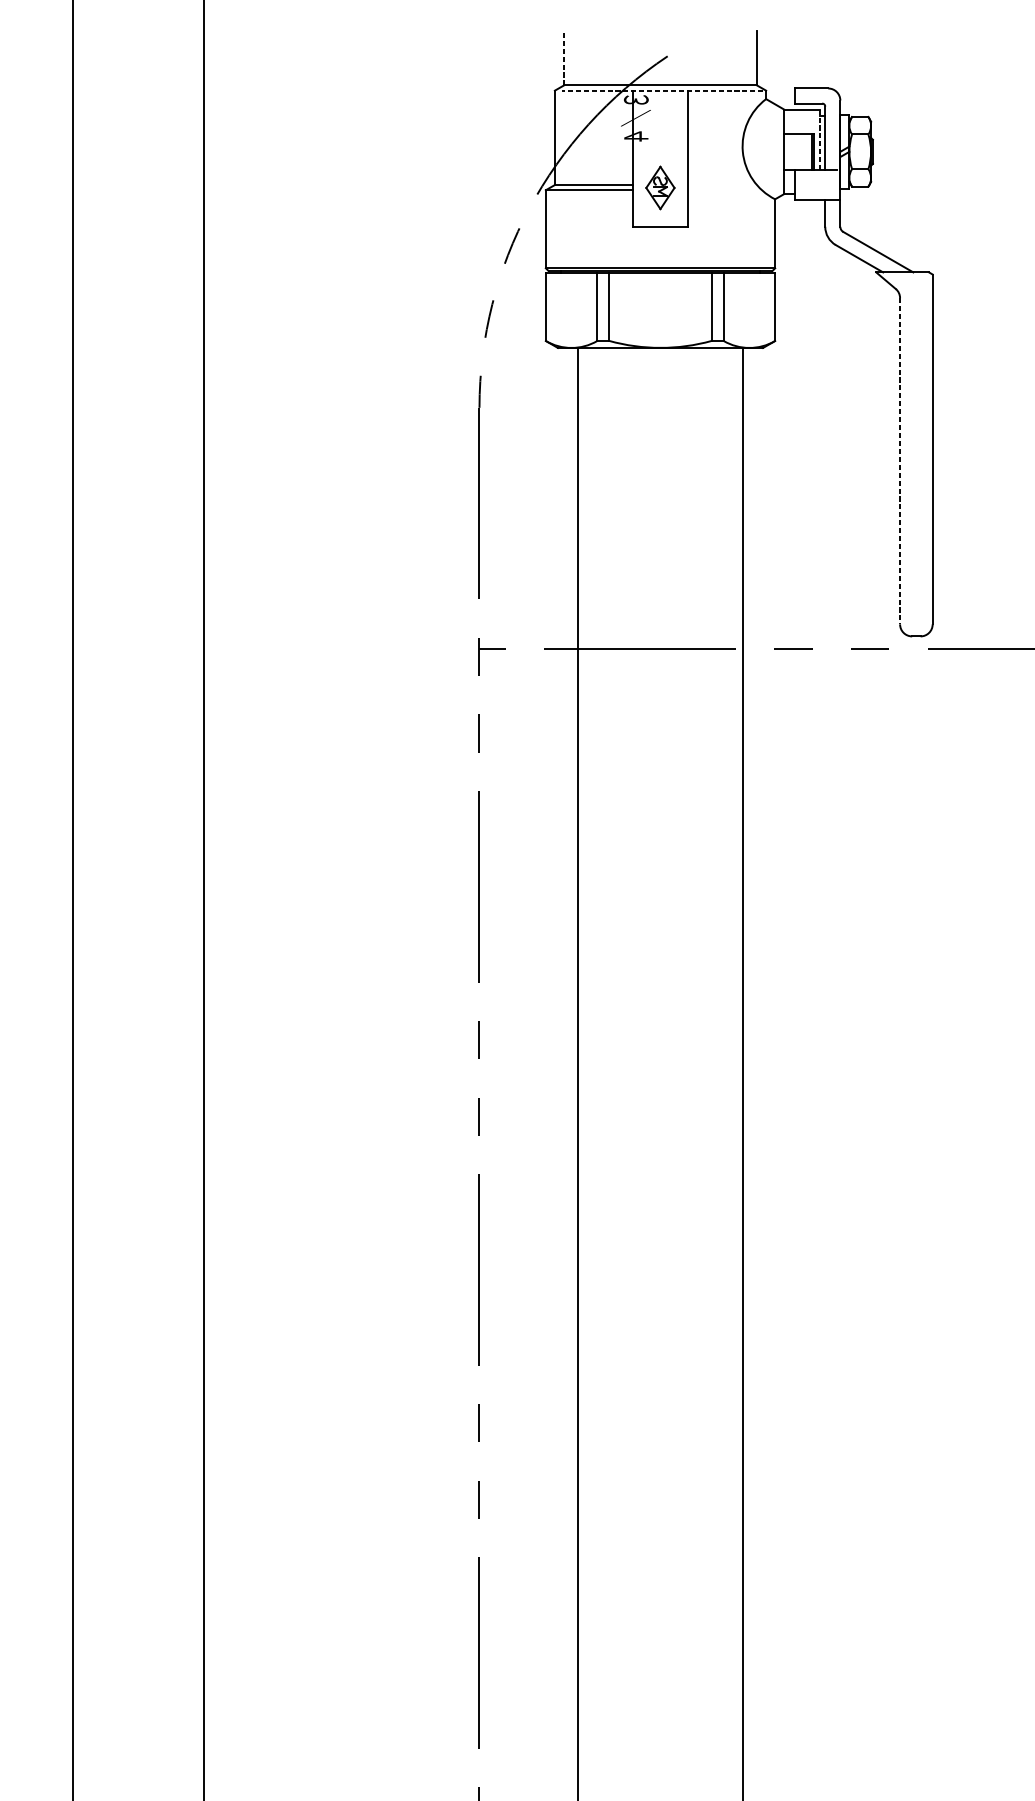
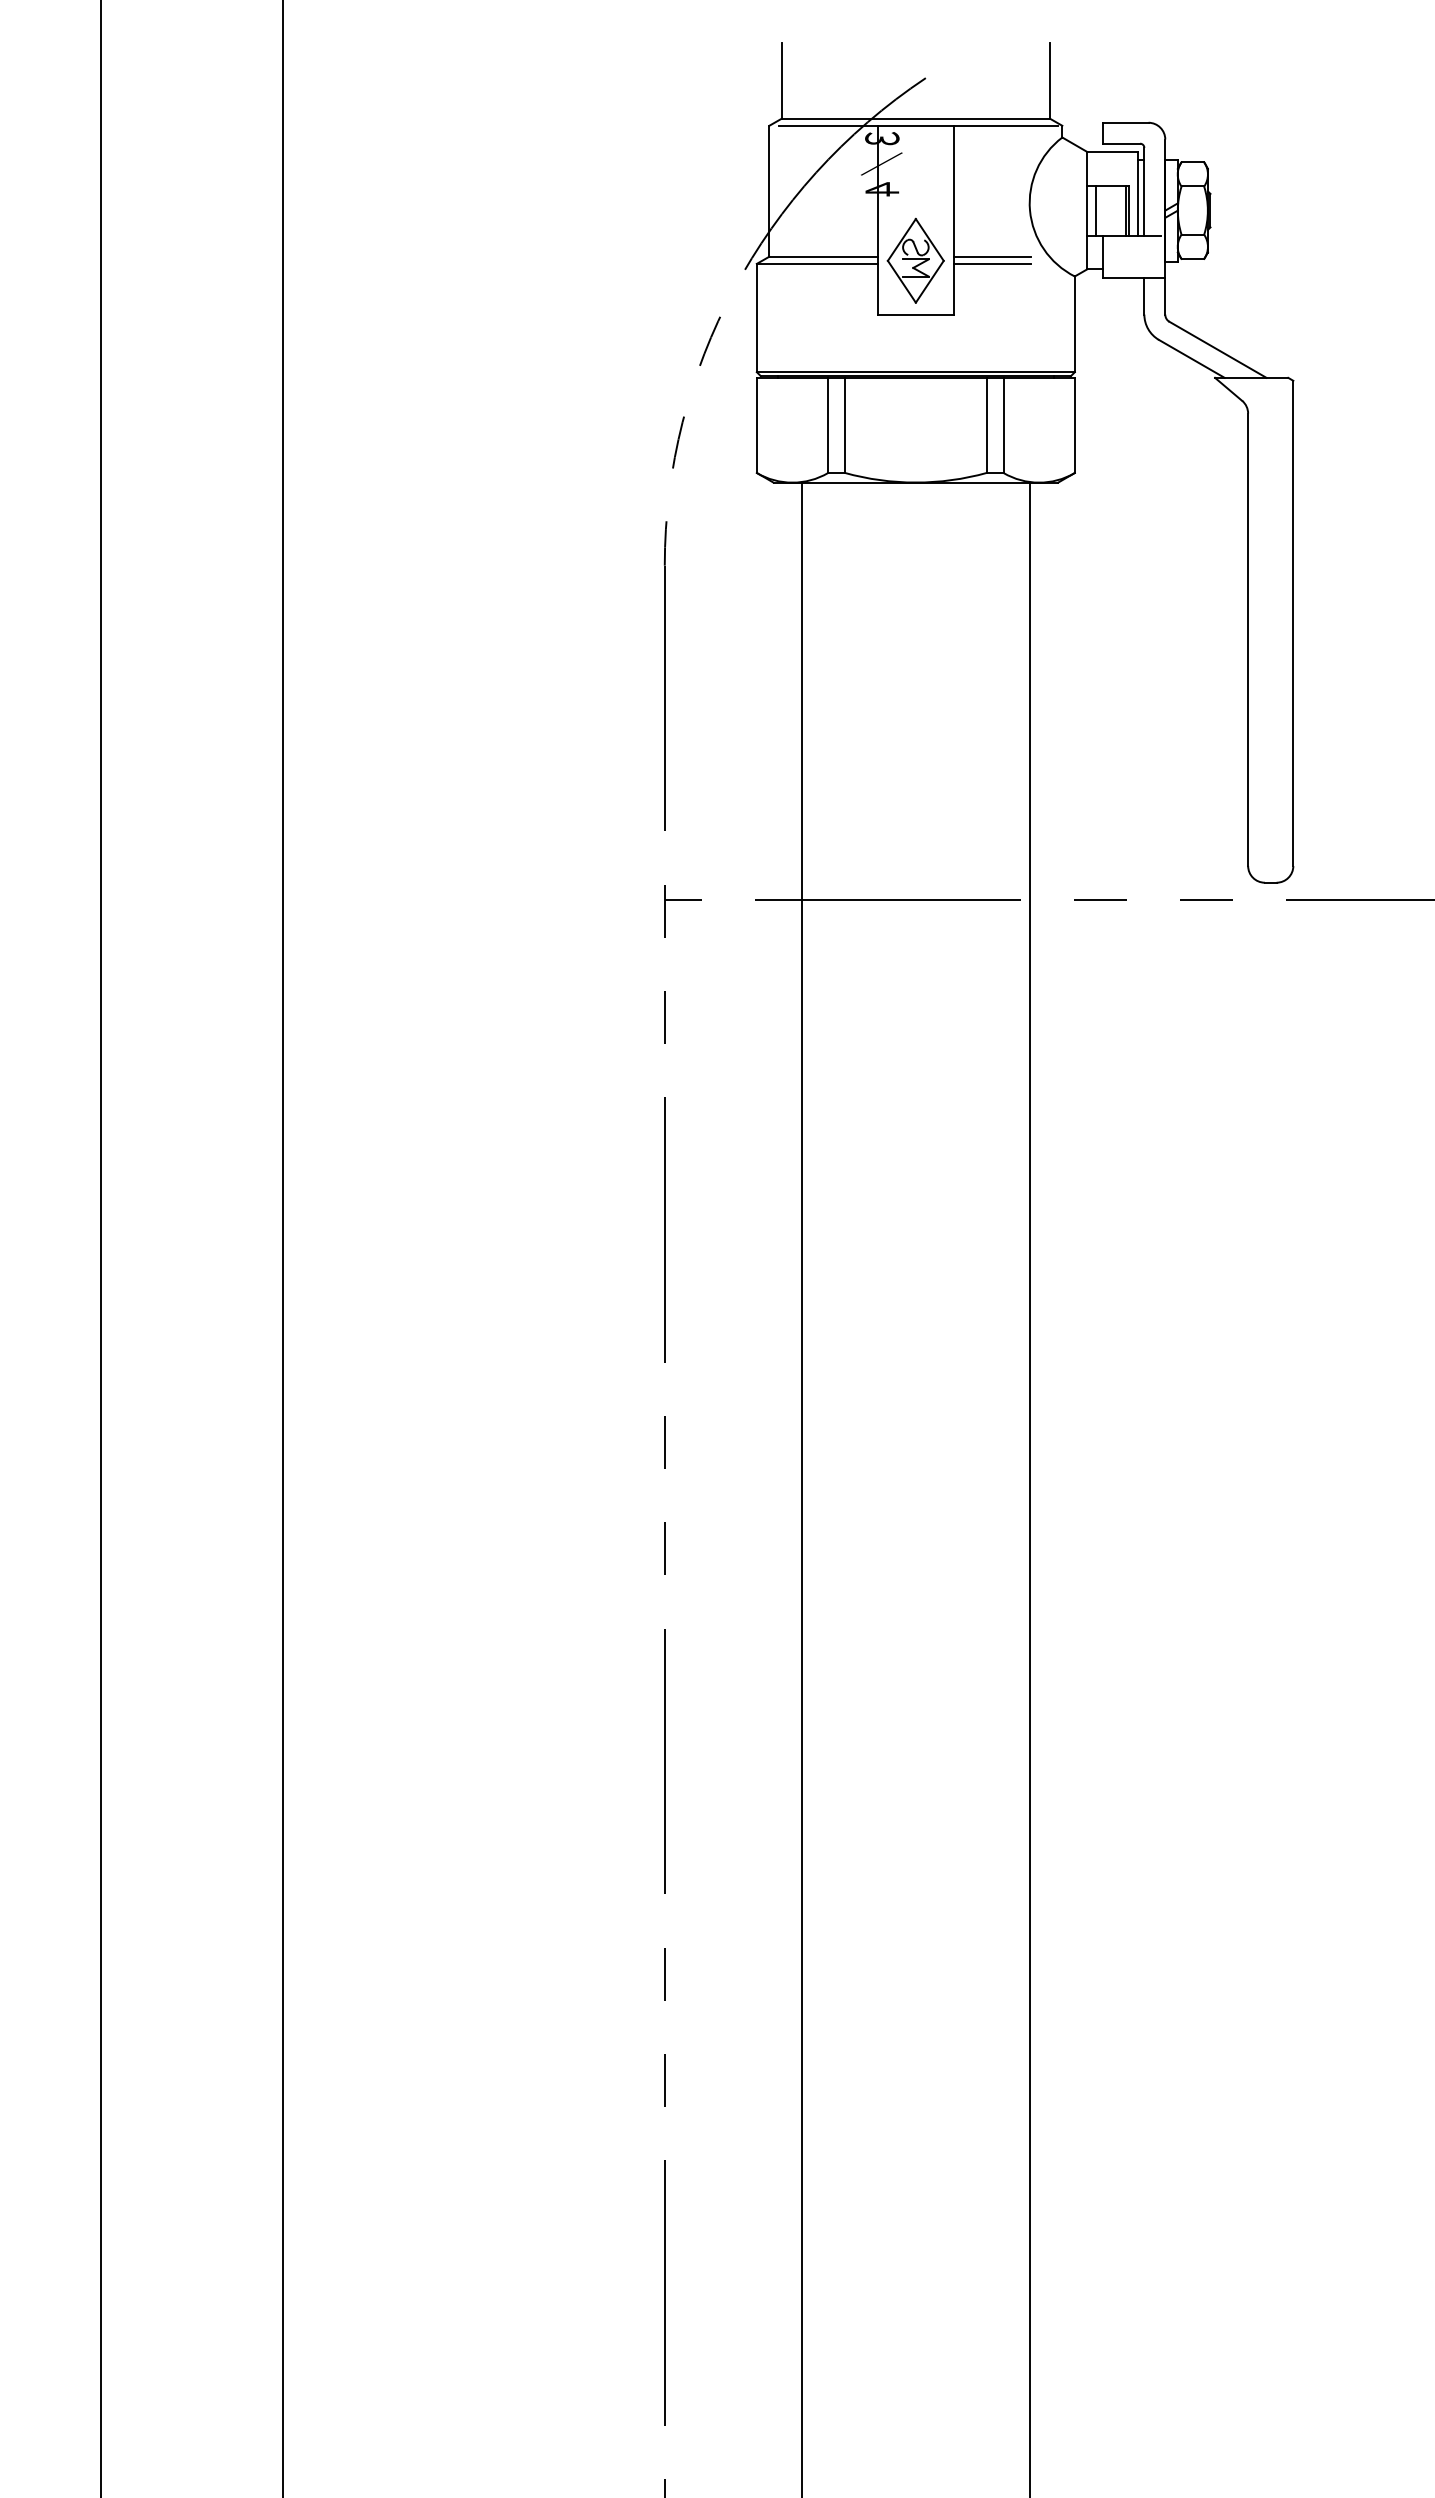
line: (563, 58) -> (781, 80), dashed -> solid
line: (662, 91) -> (918, 126), dashed -> solid
line: (820, 139) -> (1137, 193), dashed -> solid
line: (790, 151) -> (1096, 210), added
line: (715, 184) -> (991, 256), added
part: (660, 187) -> (915, 260), size x1.43
line: (715, 189) -> (991, 263), added
line: (900, 461) -> (1248, 640), dashed -> solid

